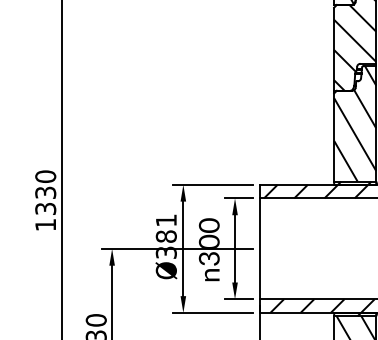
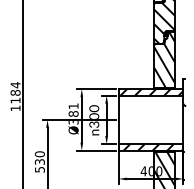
text: (45, 191) -> (15, 92), 1330 -> 1184

